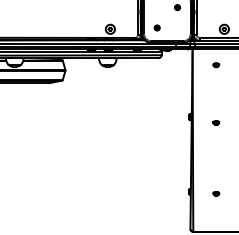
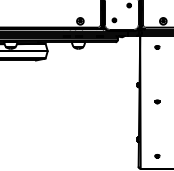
part: (216, 122) -> (157, 101), moved
part: (216, 193) -> (157, 156), moved

